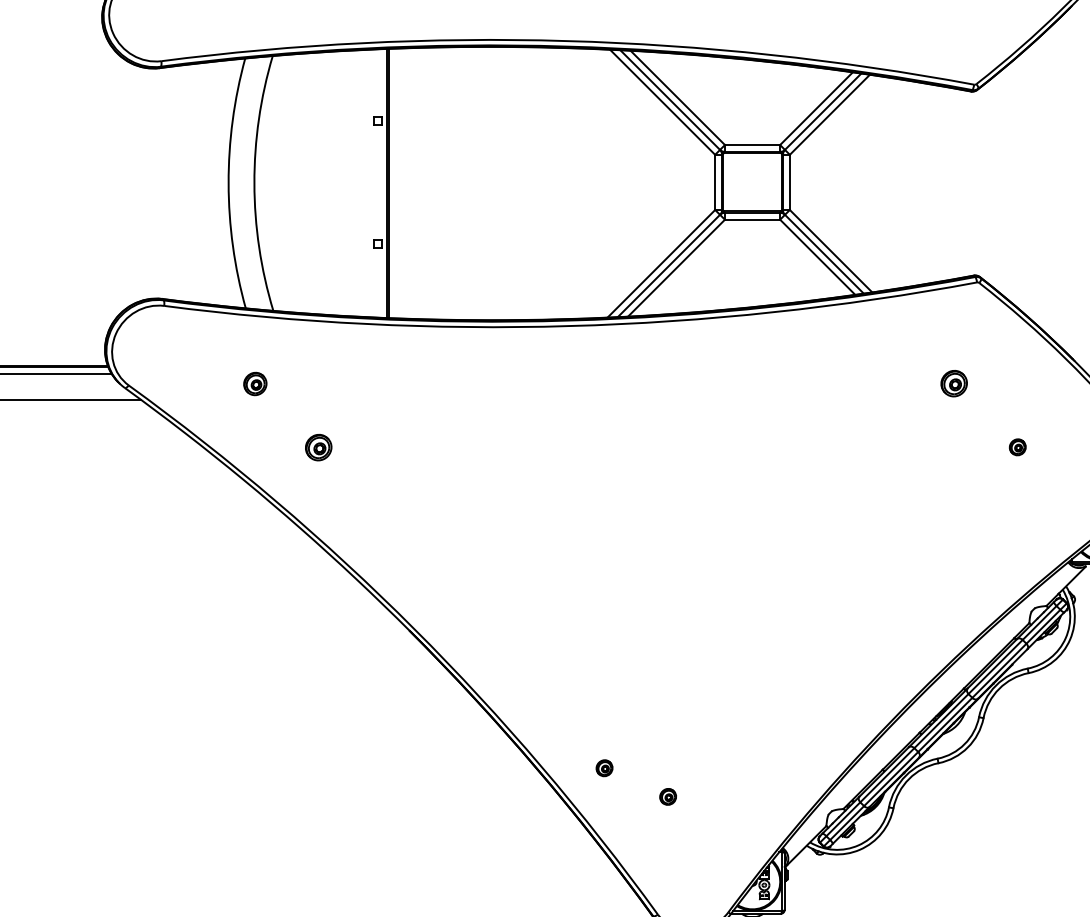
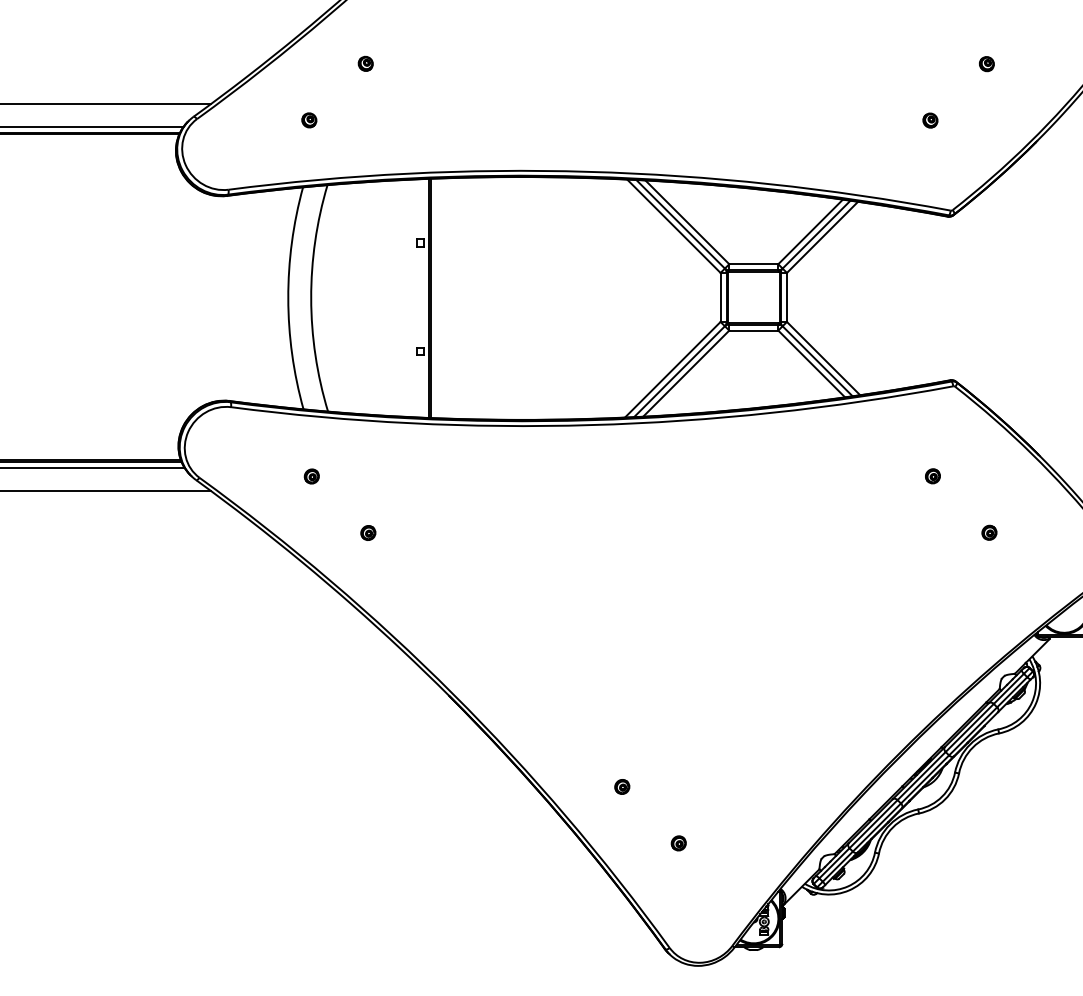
part: (254, 383) -> (311, 476), size x0.71
part: (953, 383) -> (932, 476), size x0.62
part: (318, 446) -> (368, 532), size x0.62
part: (604, 767) -> (622, 786), moved

